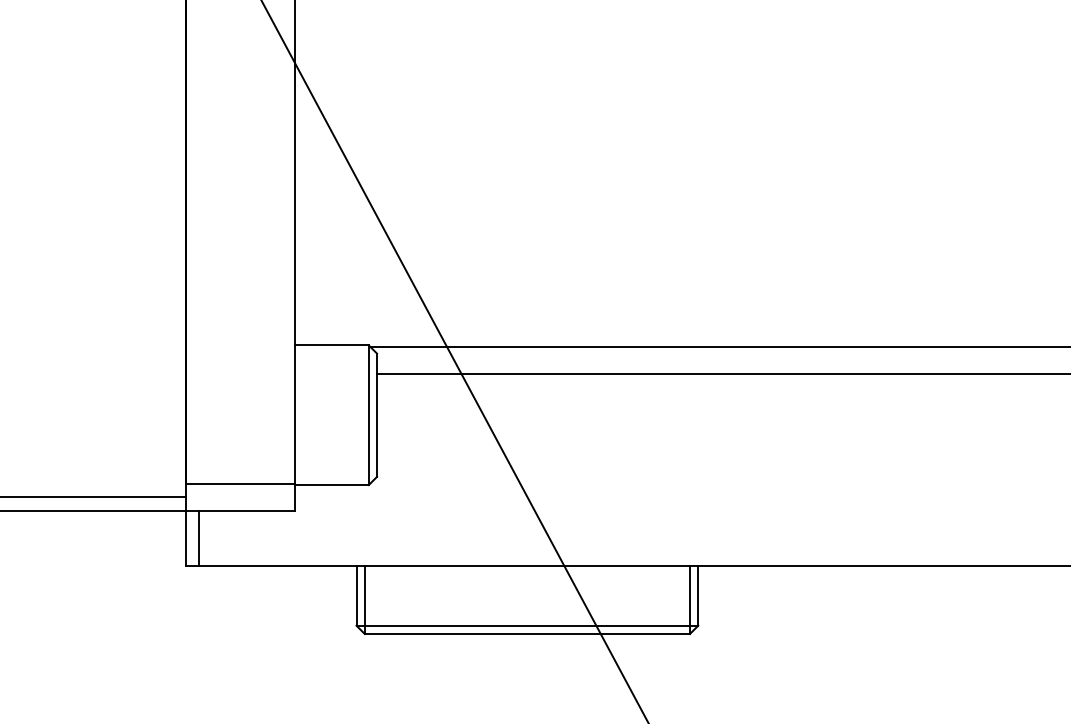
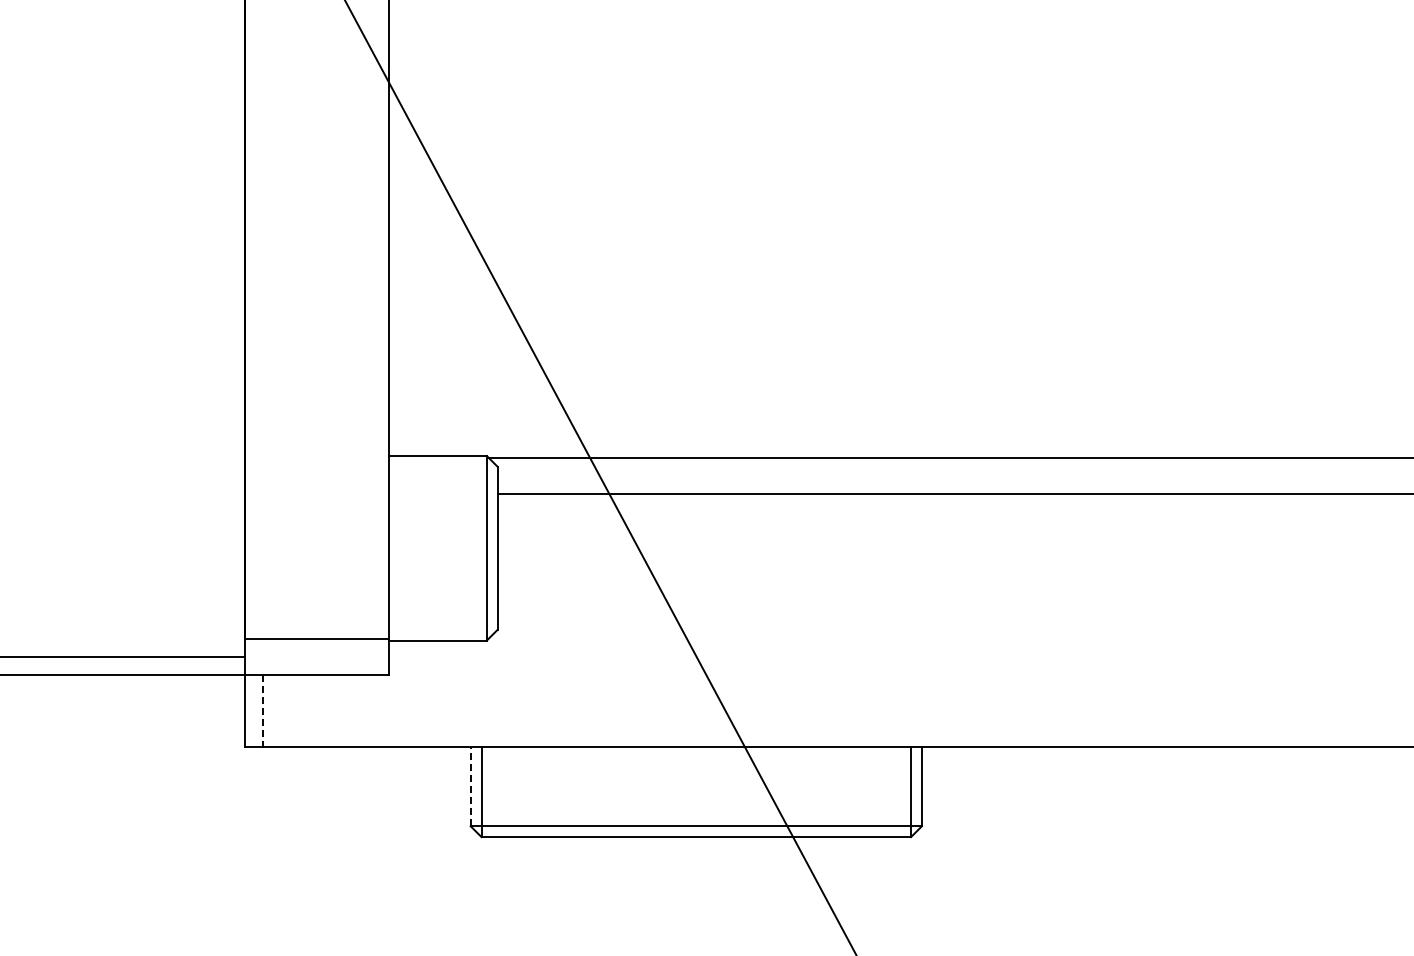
line: (199, 538) -> (263, 711), solid -> dashed
line: (356, 595) -> (470, 786), solid -> dashed

